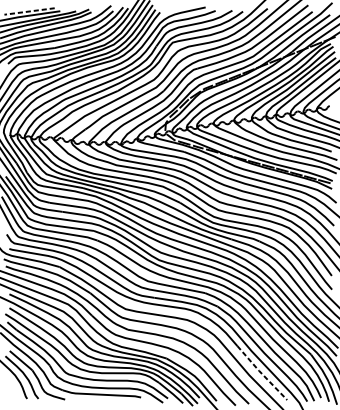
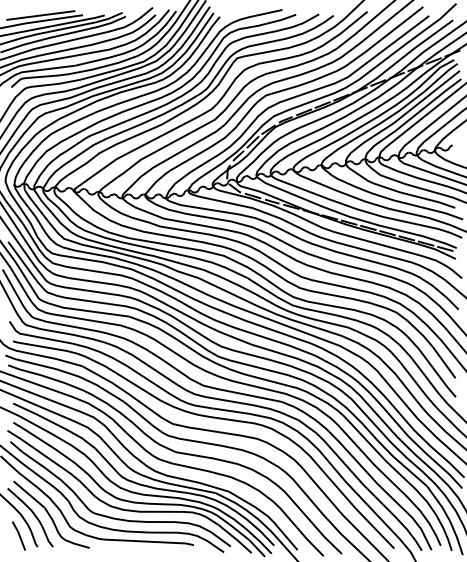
line: (29, 11) -> (40, 15), dashed -> solid
line: (261, 373) -> (359, 512), dashed -> solid
line: (13, 390) -> (18, 535), added

